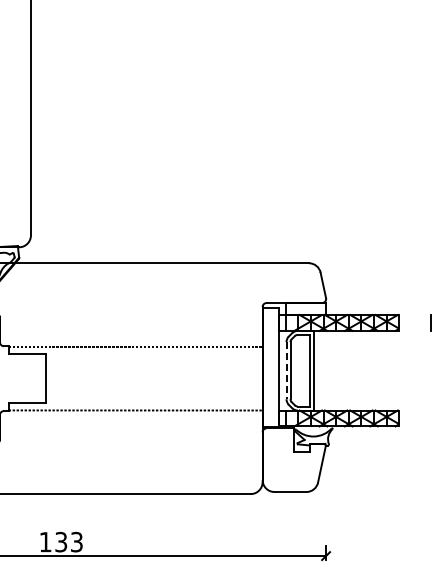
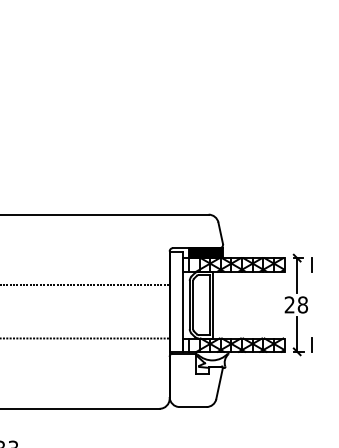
fill: (305, 308) -> (205, 252), added
line: (286, 370) -> (189, 304), dashed -> solid
part: (415, 370) -> (298, 304), added

